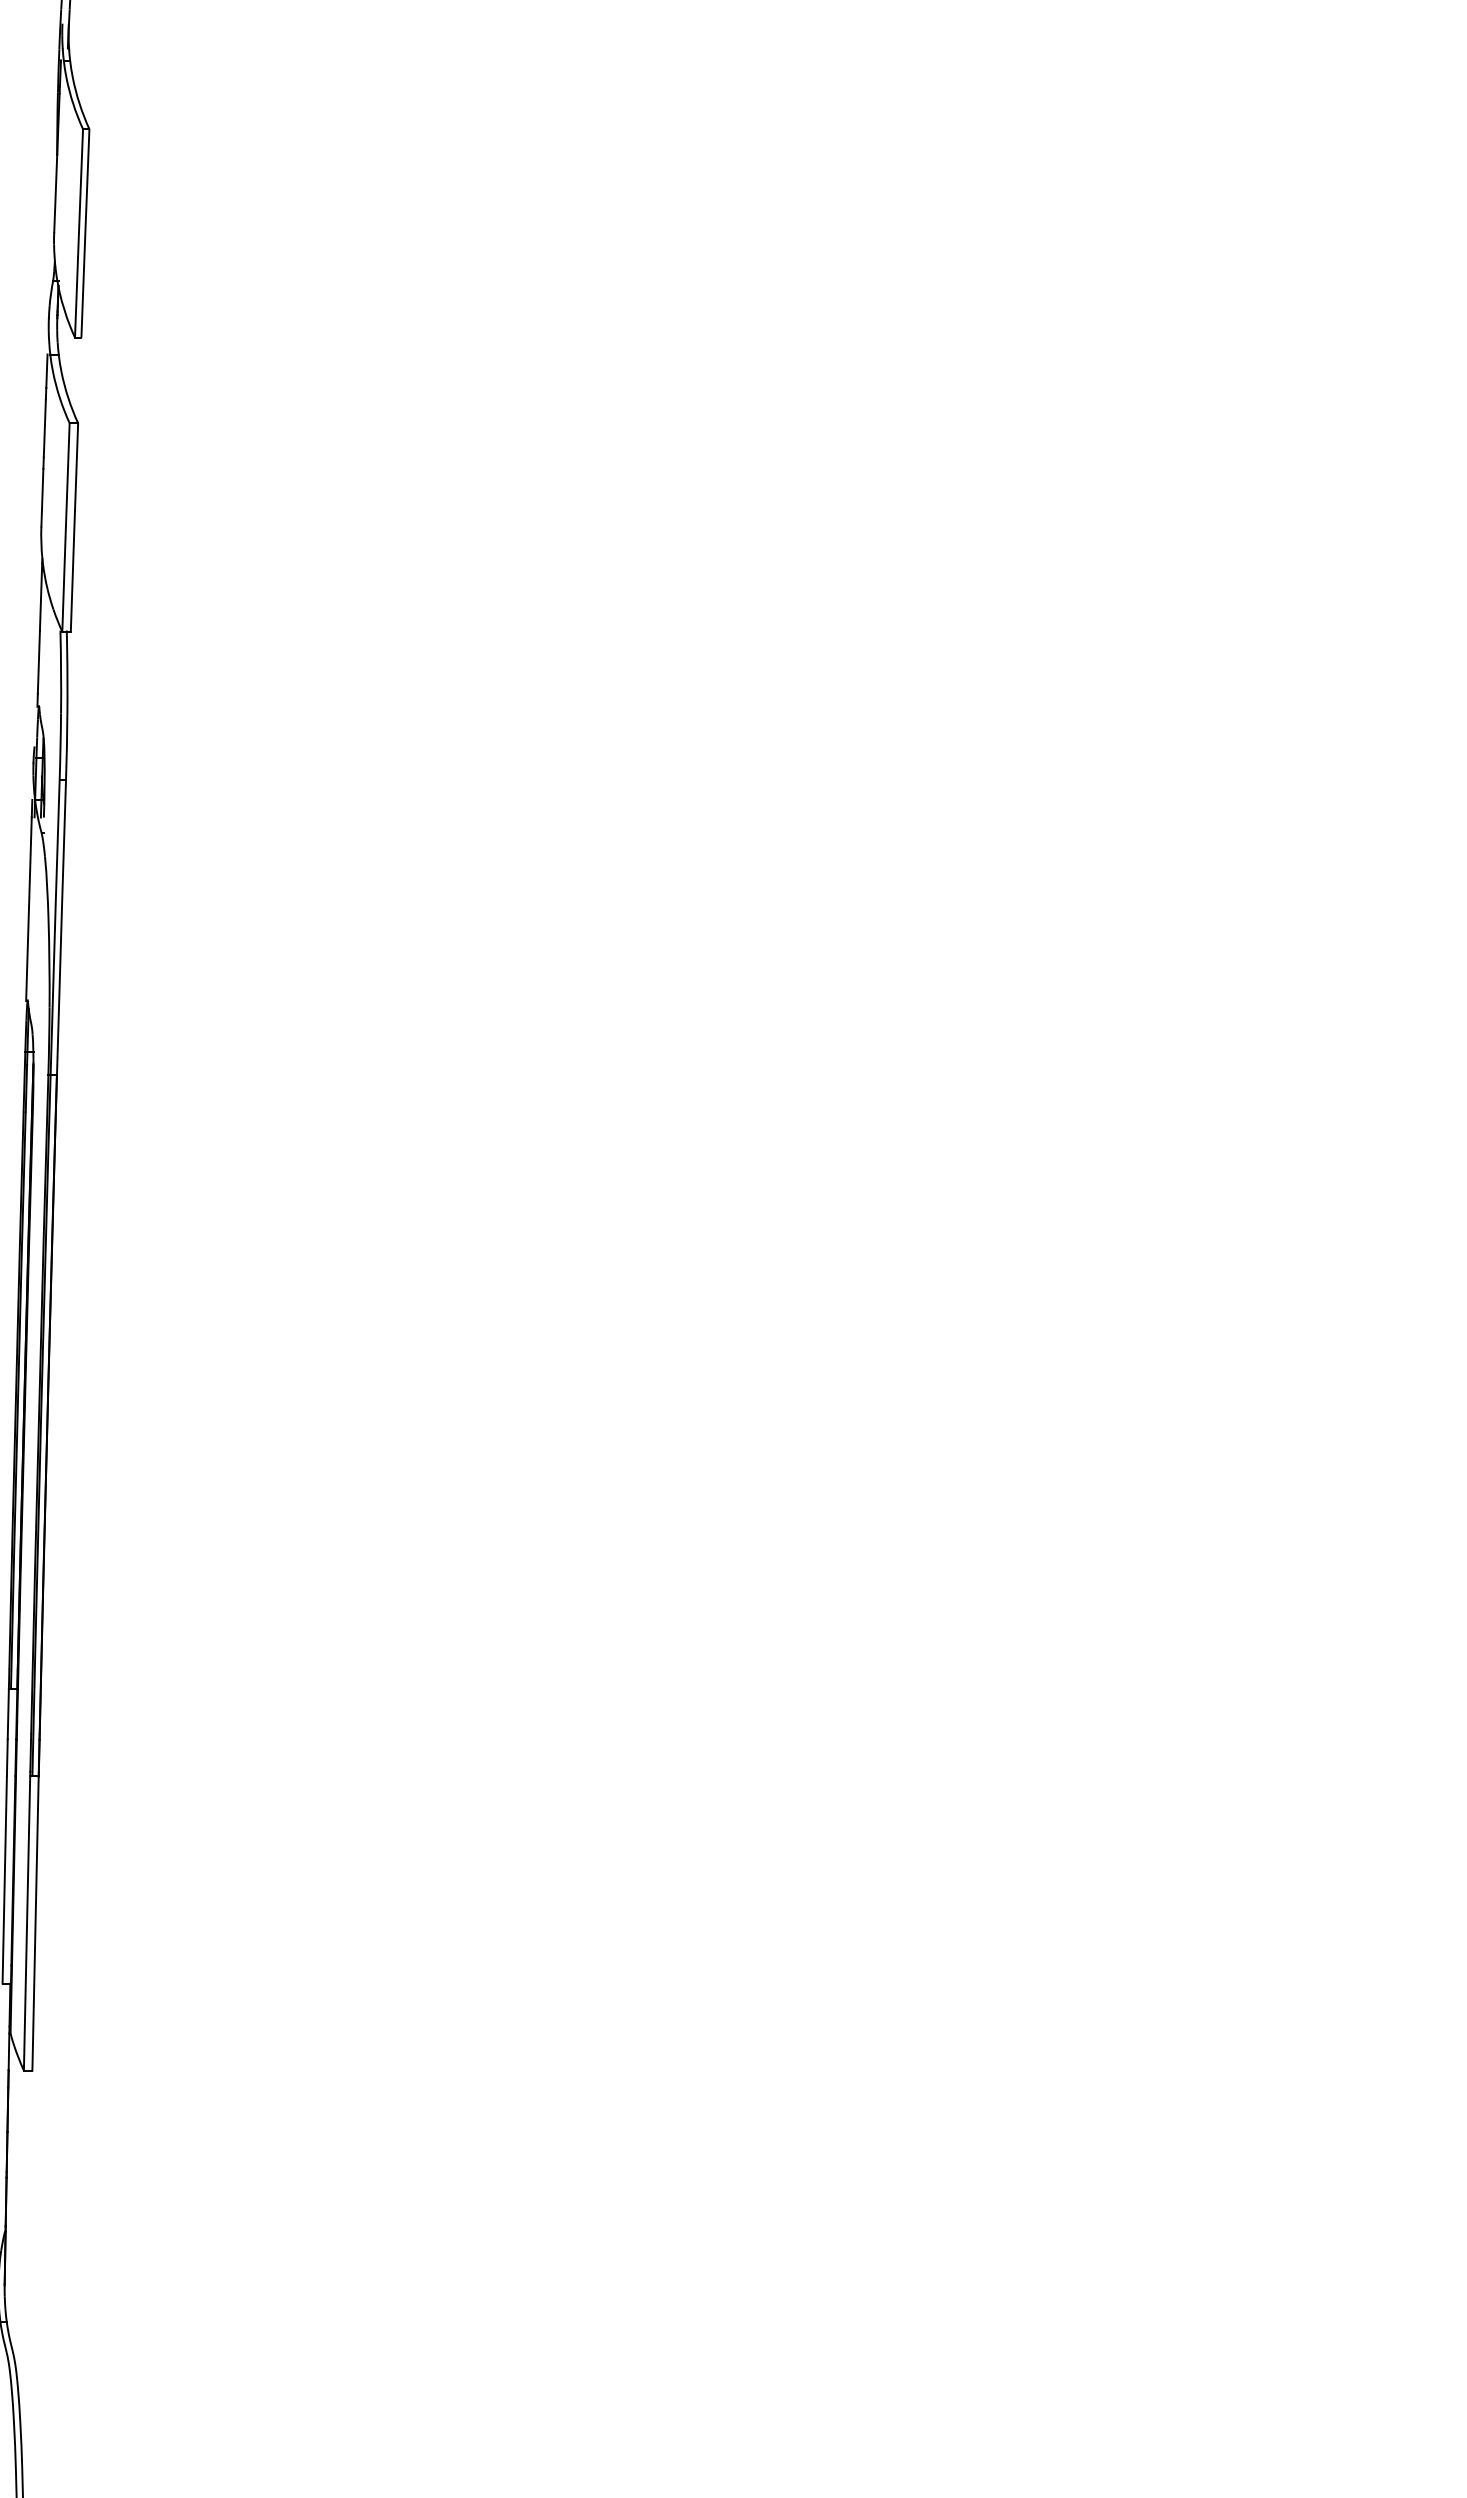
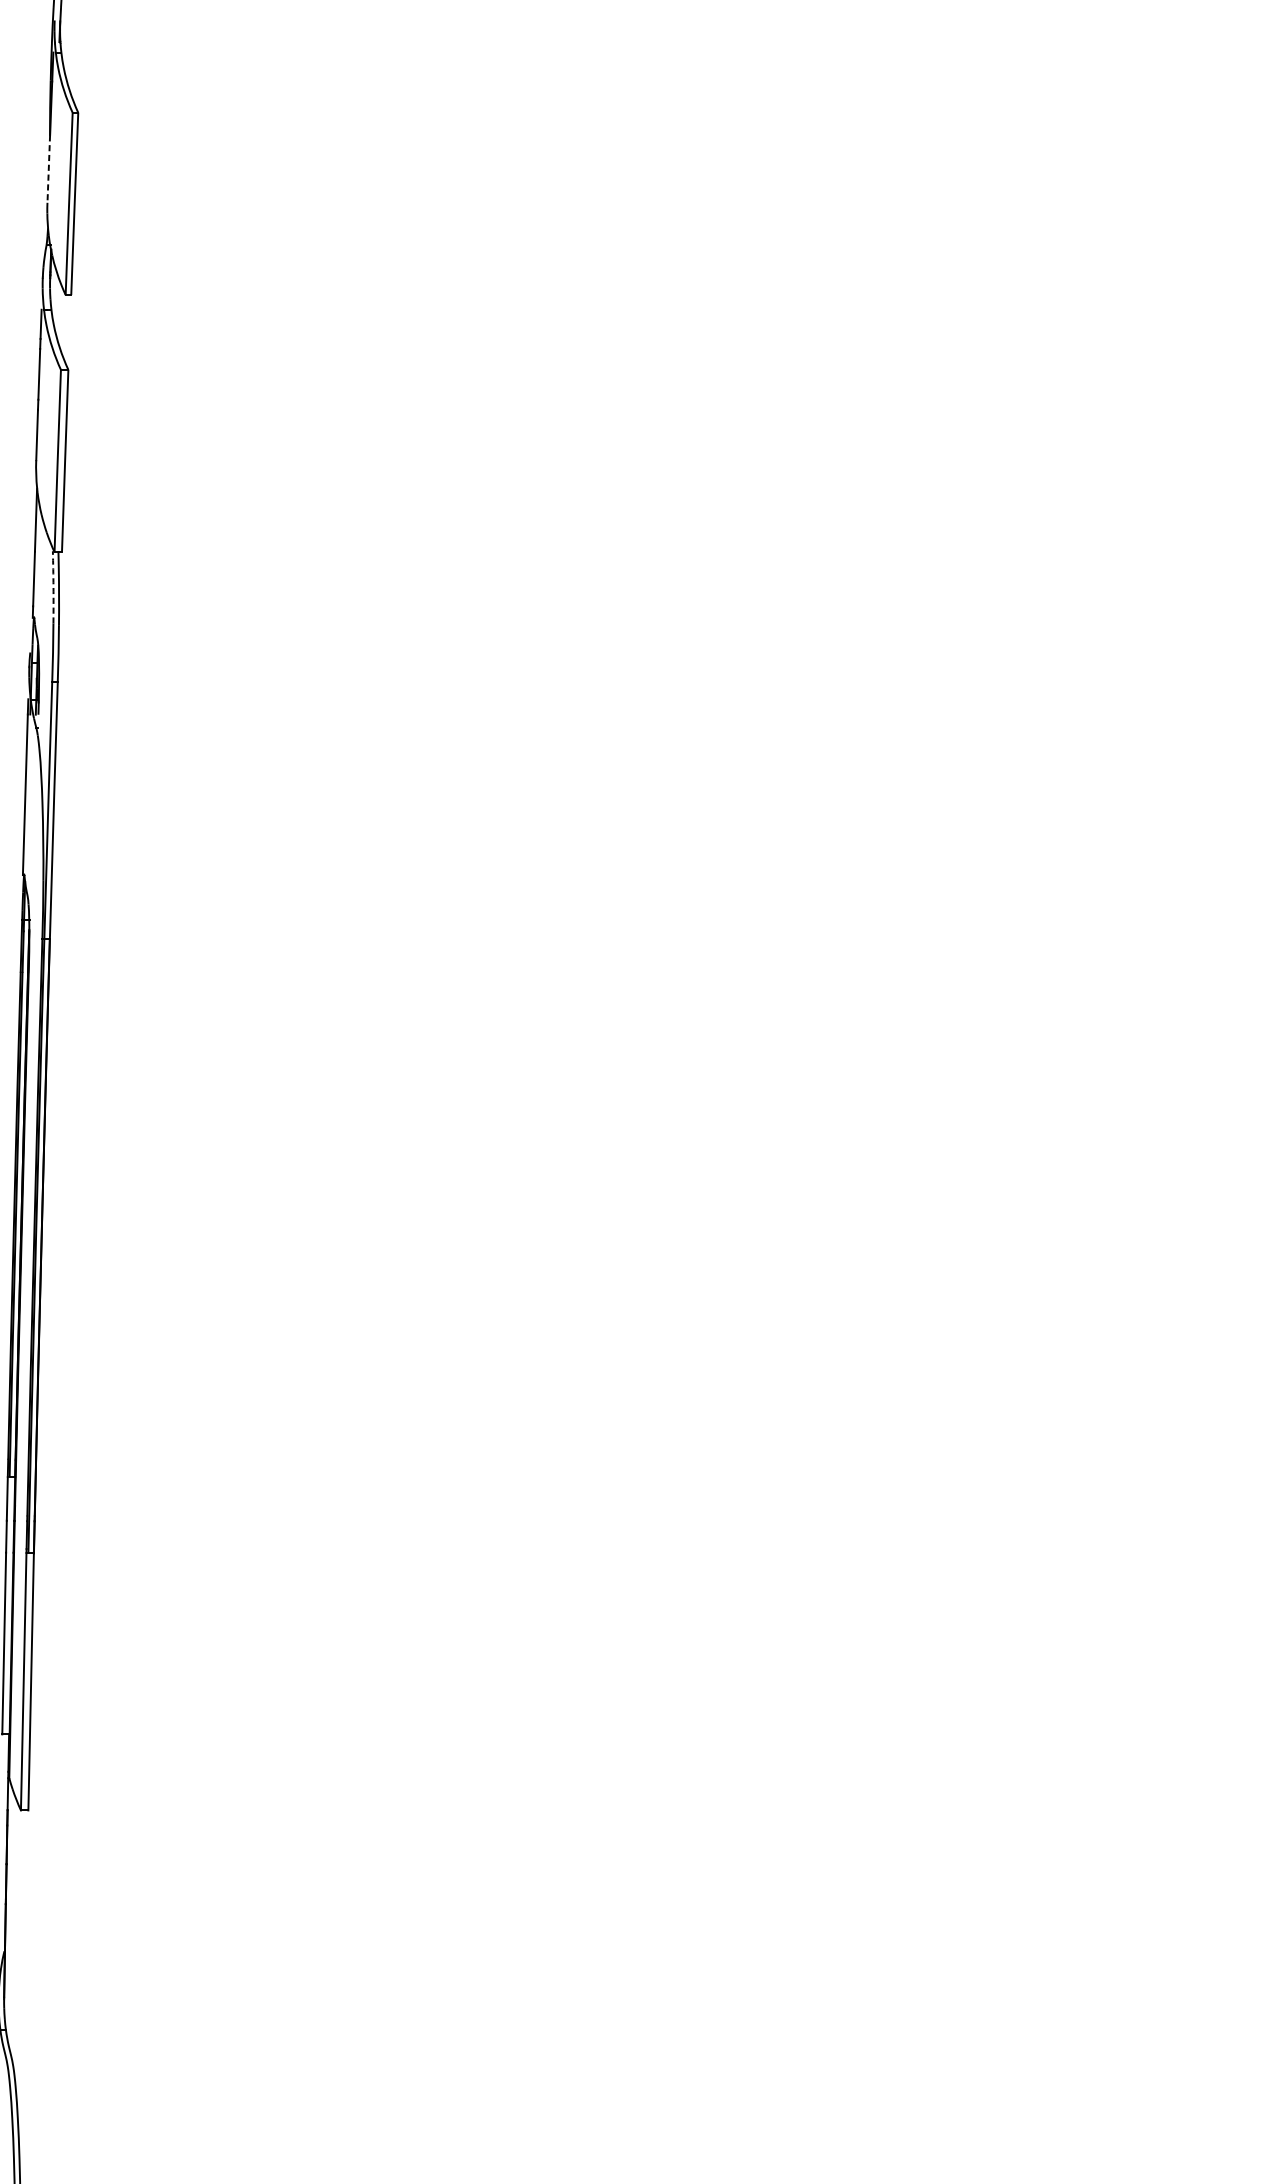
line: (55, 193) -> (48, 168), solid -> dashed
arc: (61, 671) -> (53, 586), solid -> dashed

